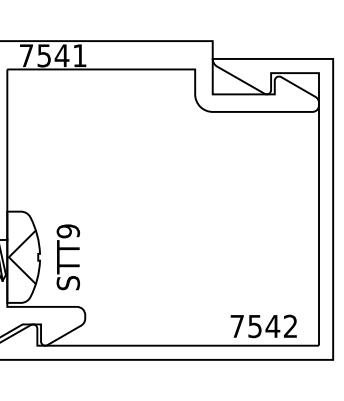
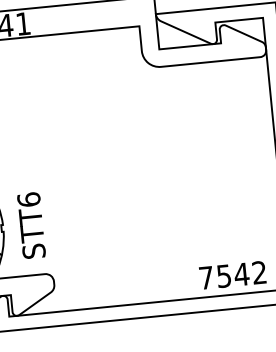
text: (67, 231) -> (28, 200), STT9 -> STT6

